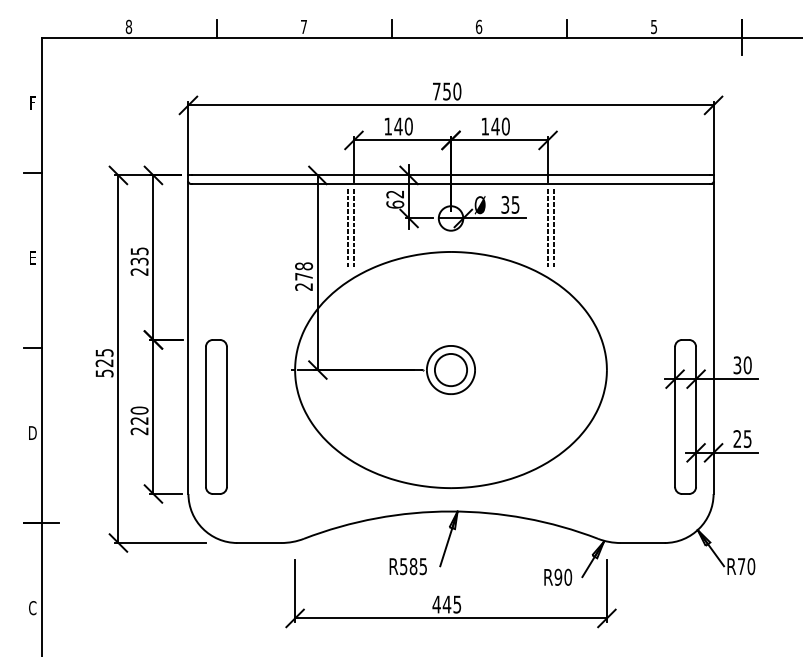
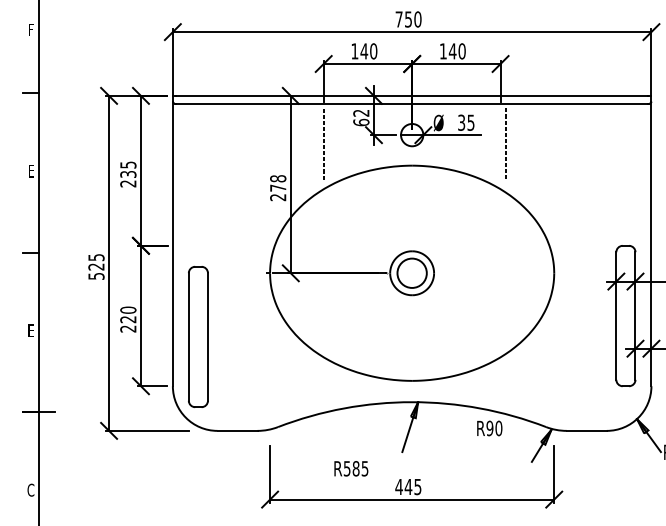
line: (348, 228) -> (318, 144), removed
line: (548, 228) -> (500, 144), removed
part: (216, 416) -> (198, 336), moved
text: (32, 432) -> (30, 330), D -> E
text: (407, 566) -> (350, 468), moved
text: (558, 576) -> (490, 427), moved

